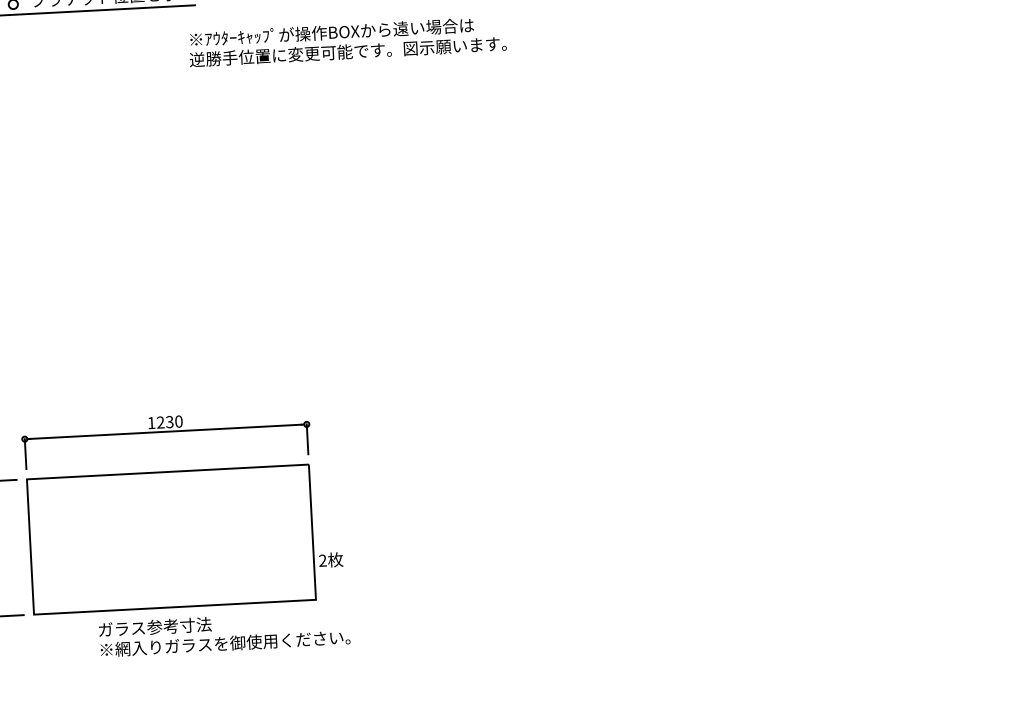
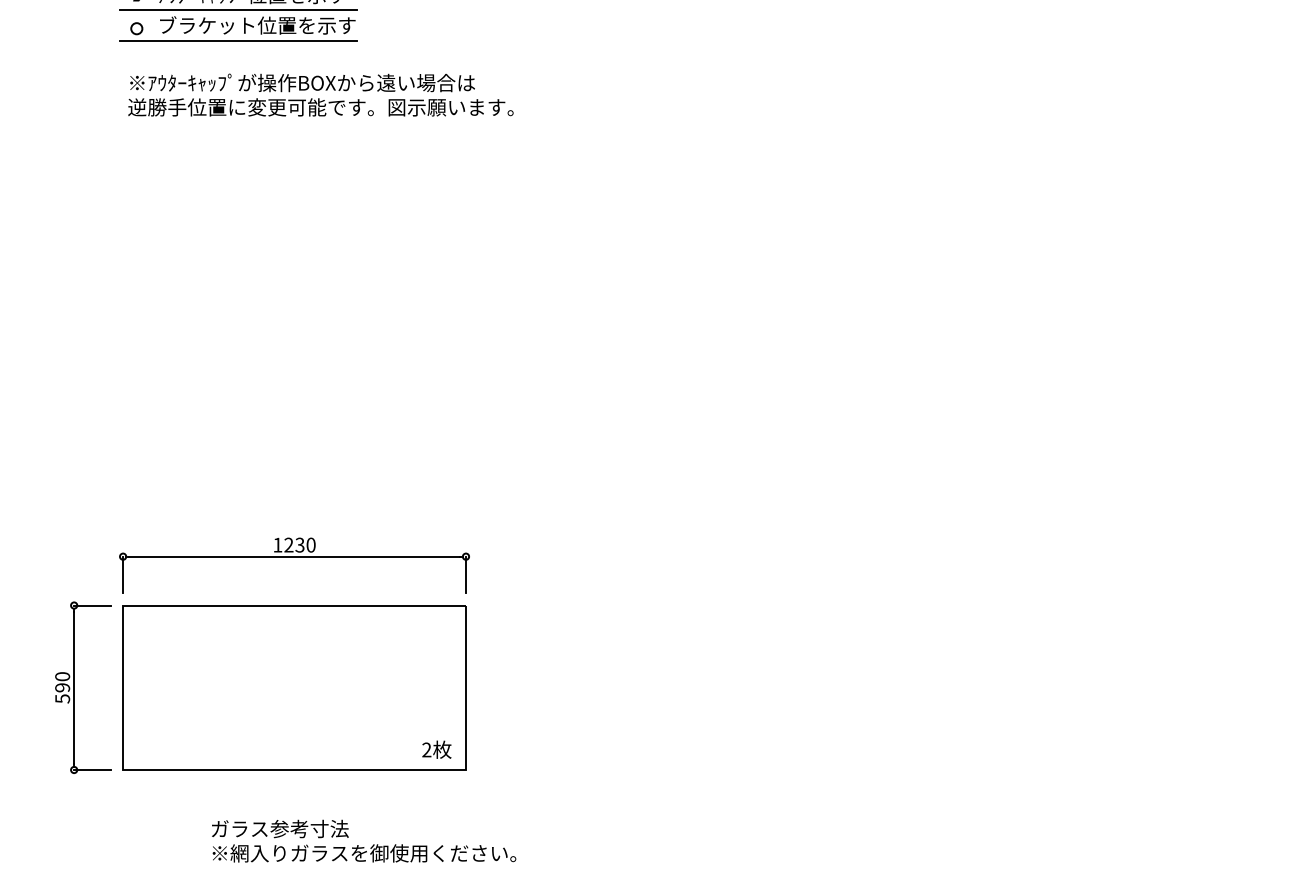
text: (347, 41) -> (320, 94), moved
text: (330, 559) -> (436, 749), moved
text: (224, 633) -> (364, 840), moved

